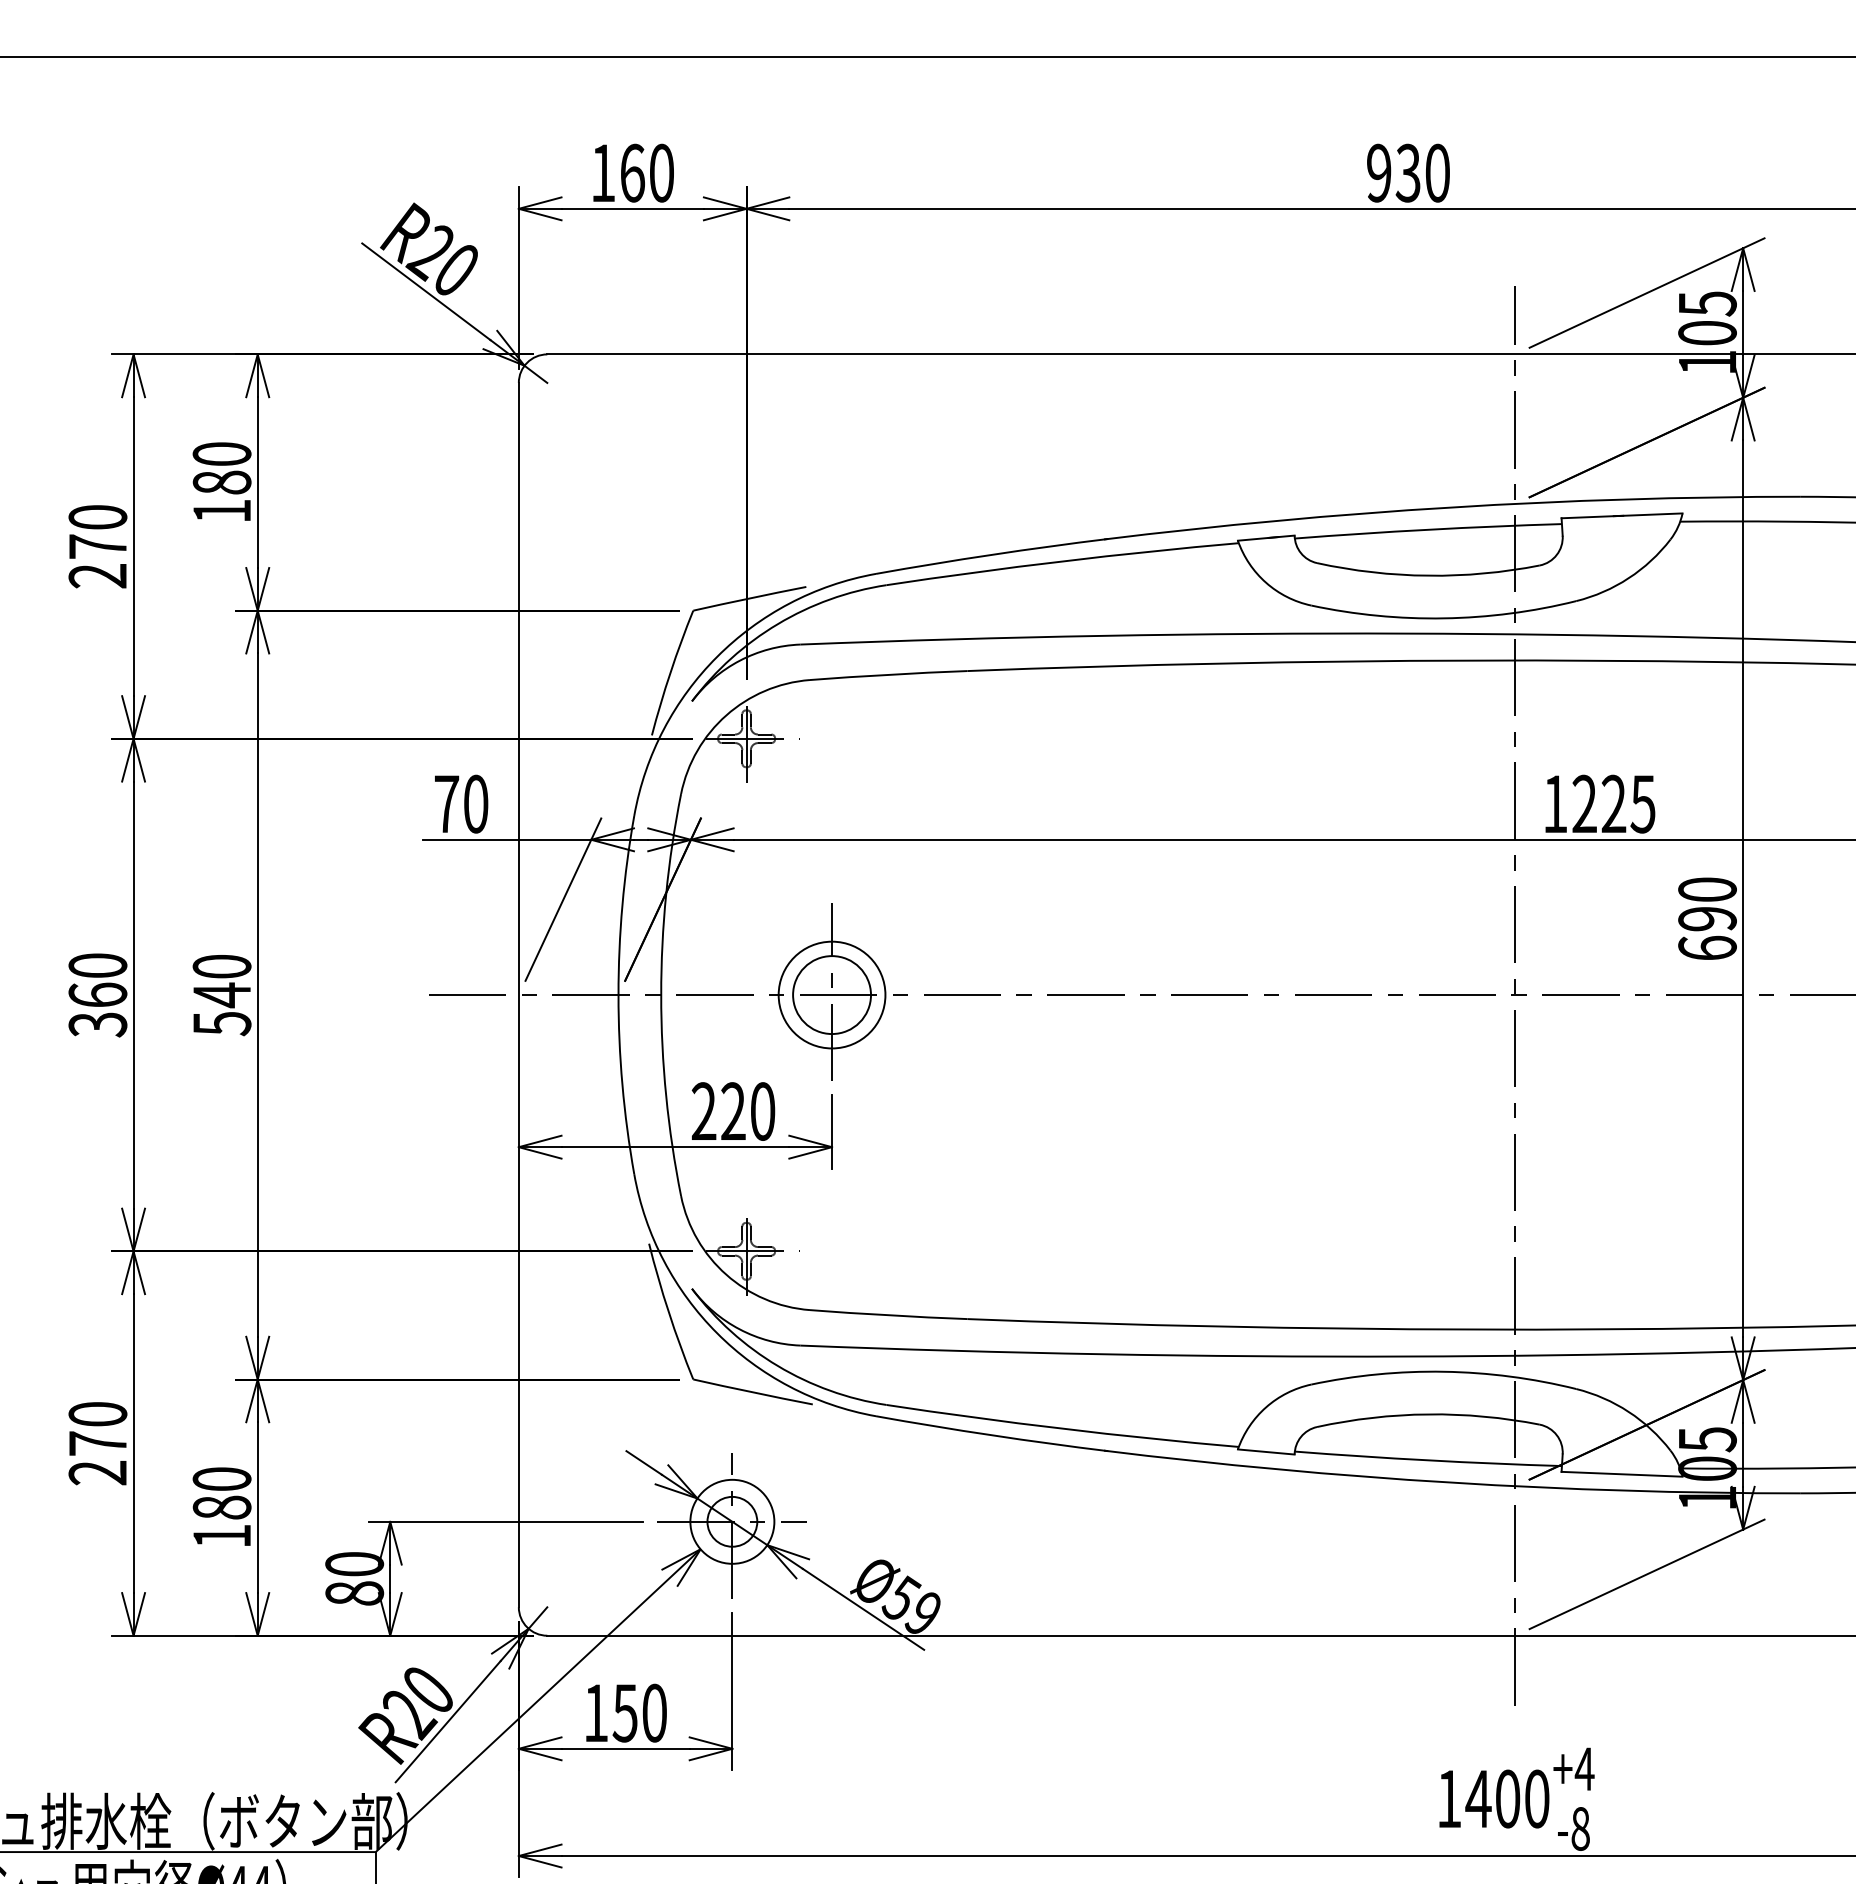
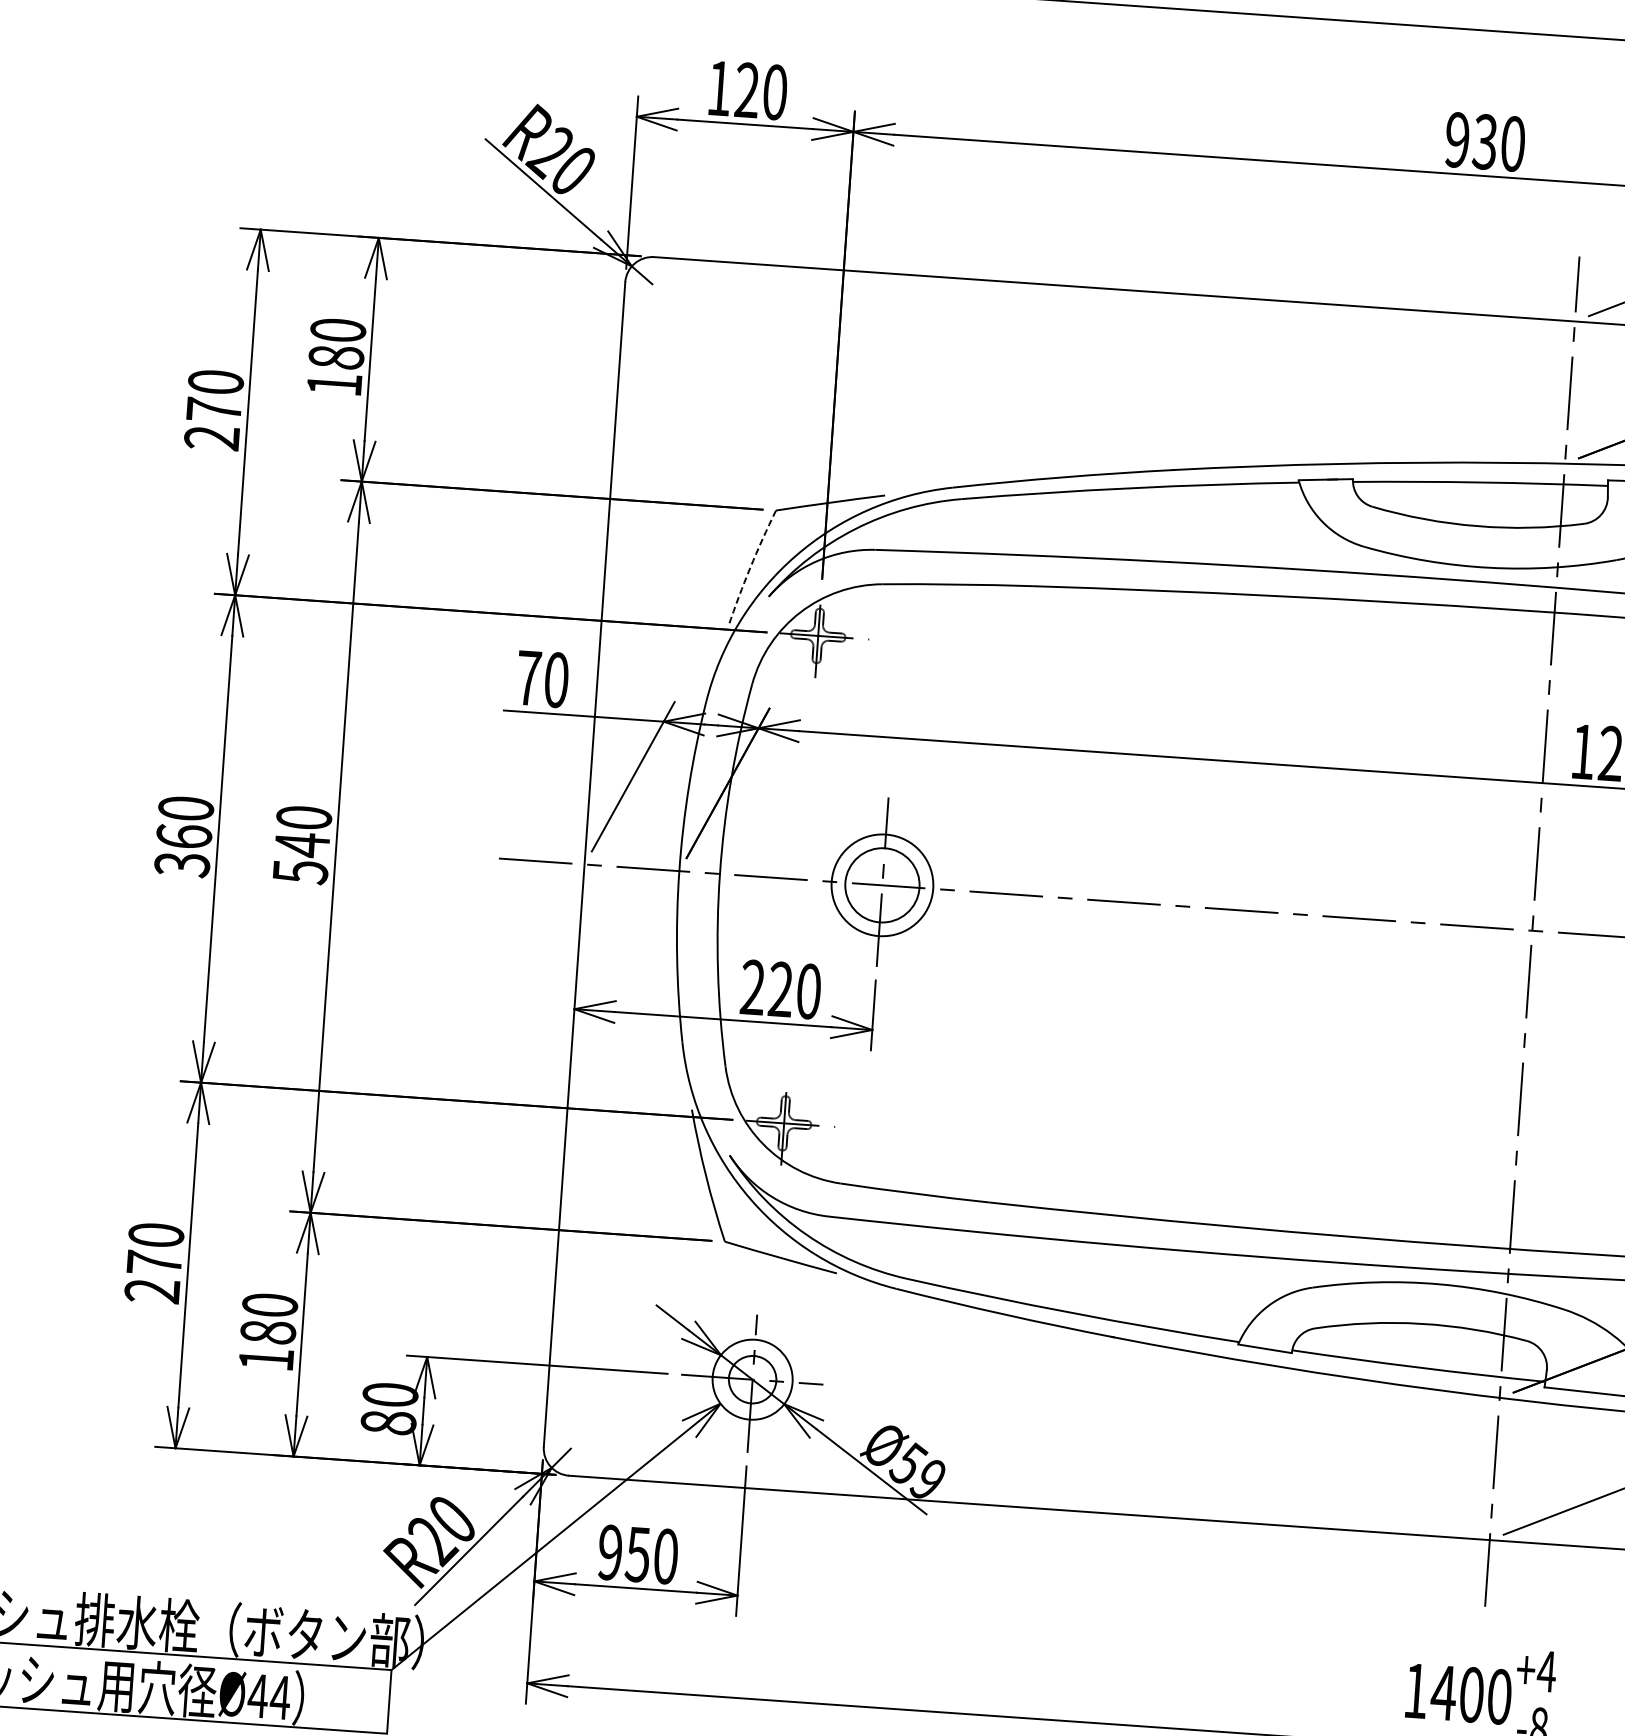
text: (632, 172) -> (747, 89), 160 -> 120
arc: (670, 672) -> (750, 567), solid -> dashed
text: (596, 1712) -> (610, 1552), 150 -> 950

